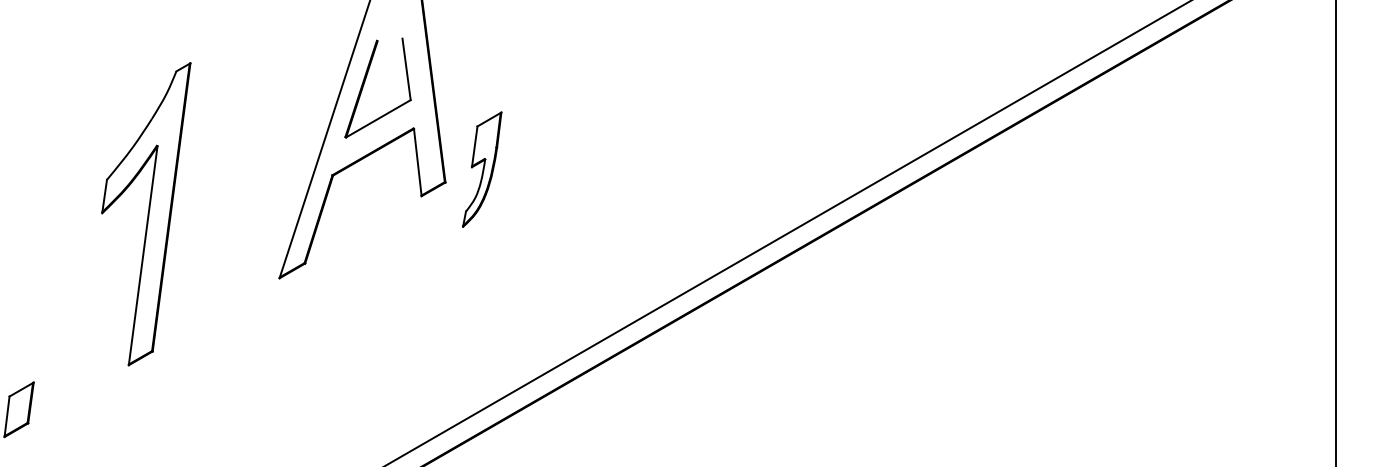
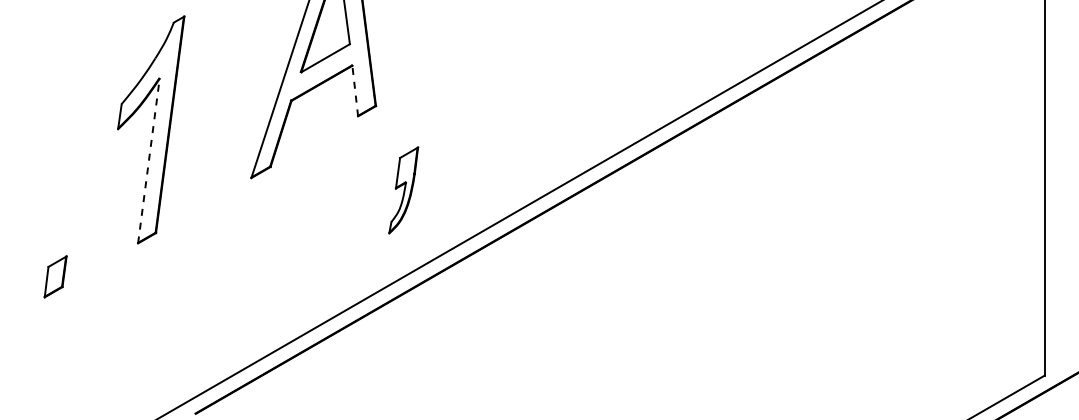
line: (418, 161) -> (355, 90), solid -> dashed
part: (482, 169) -> (403, 190), moved
line: (142, 256) -> (148, 161), solid -> dashed

